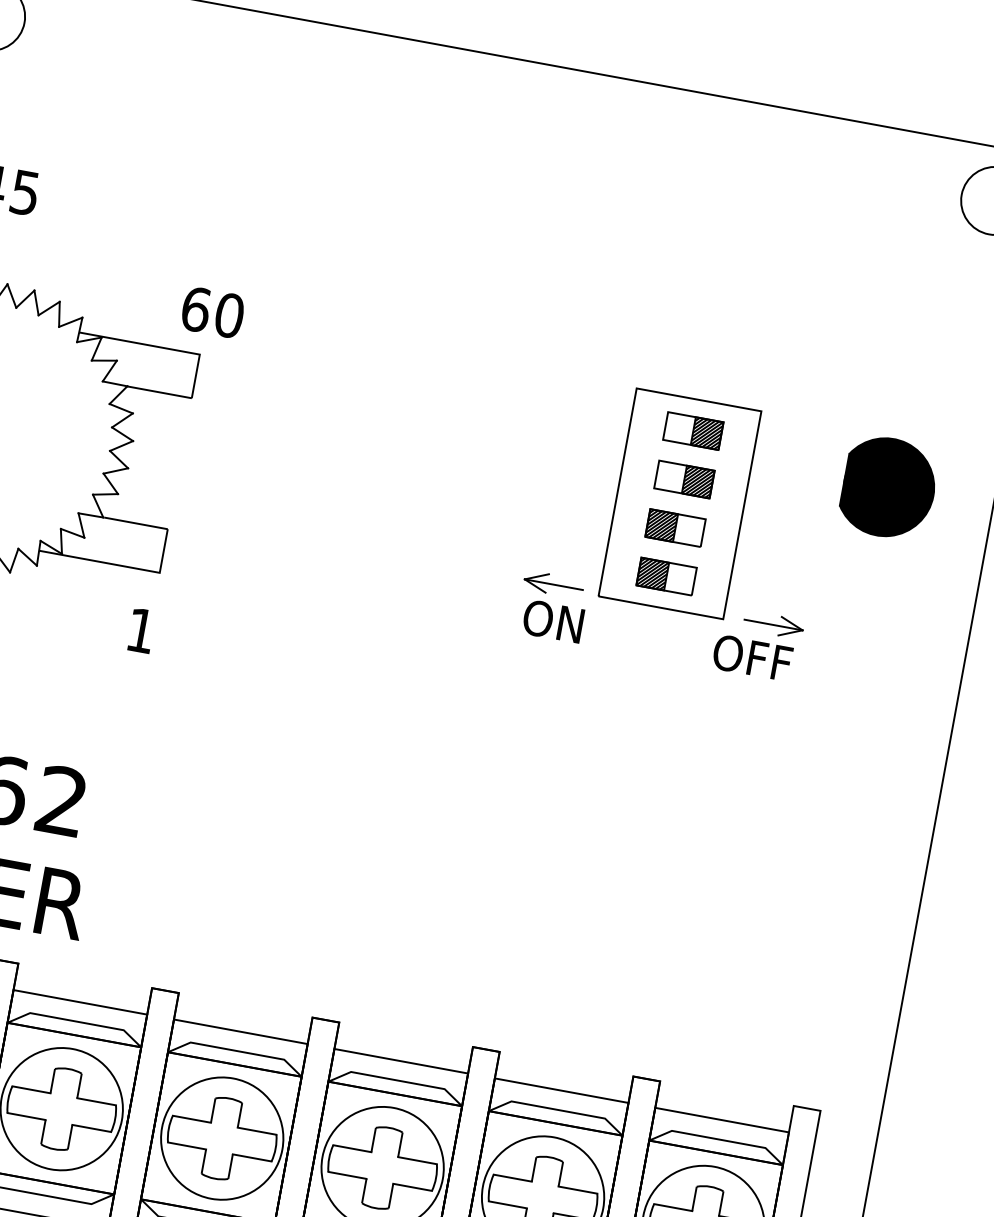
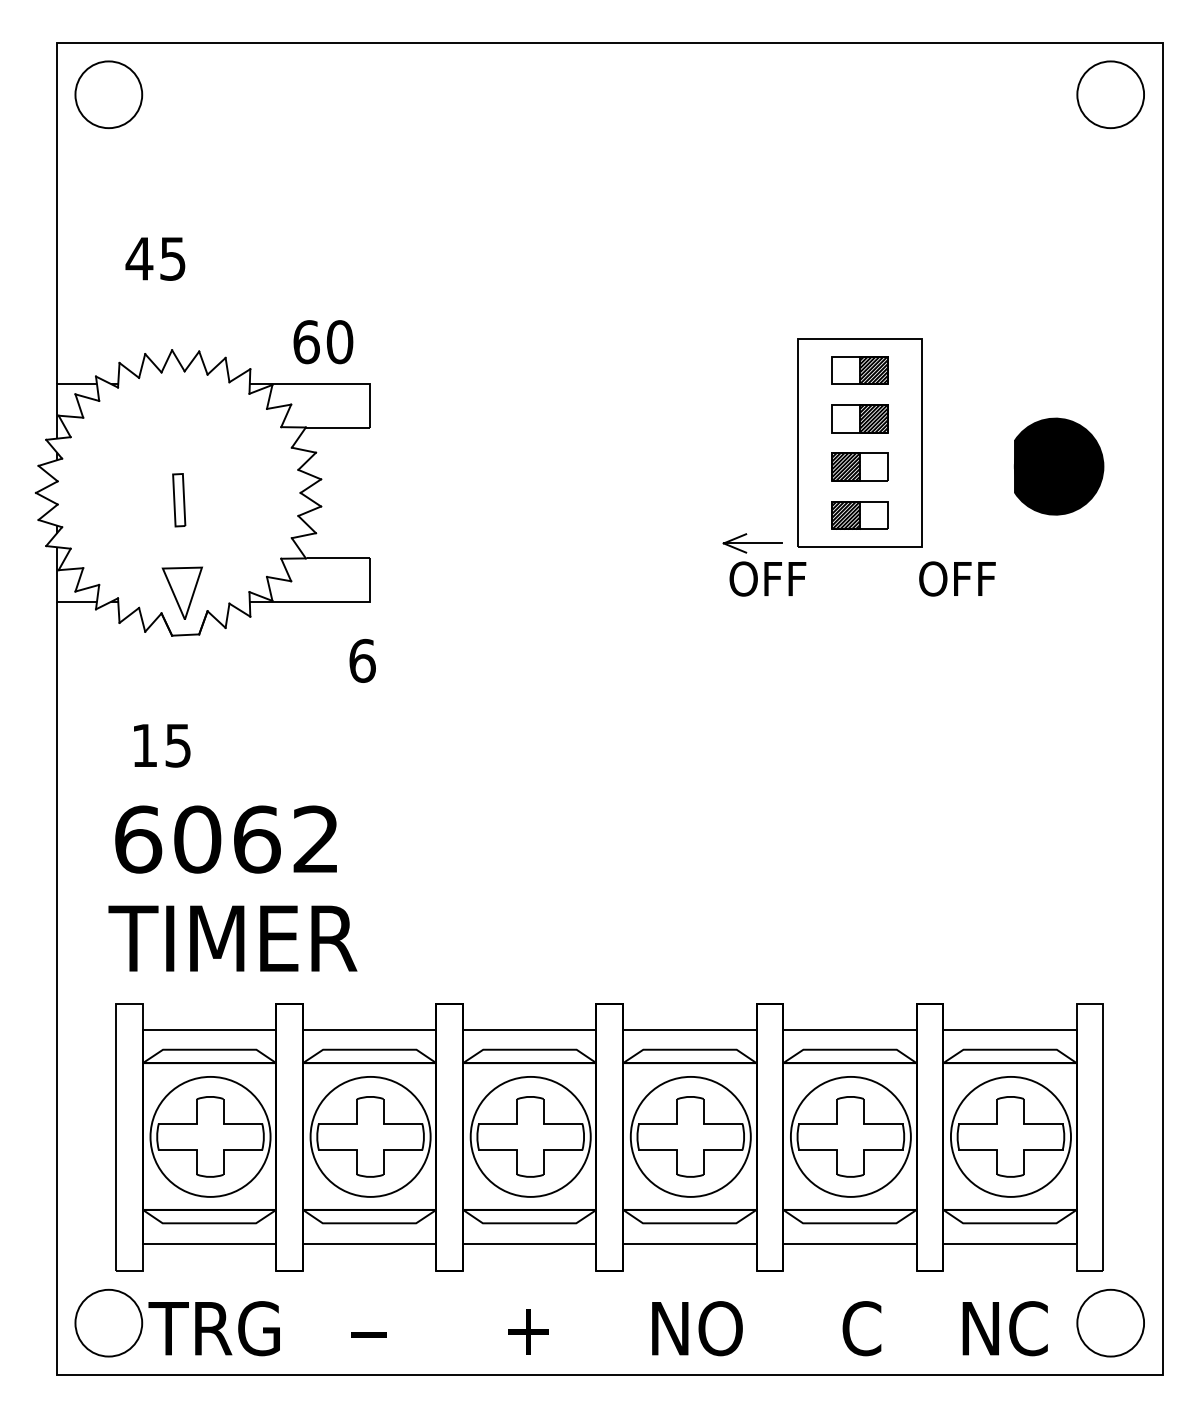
text: (212, 312) -> (323, 342), moved
part: (888, 487) -> (1058, 466), moved
part: (773, 624) -> (971, 543), removed
text: (582, 626) -> (787, 578), ON -> OFF
text: (141, 630) -> (362, 660), 1 -> 6

